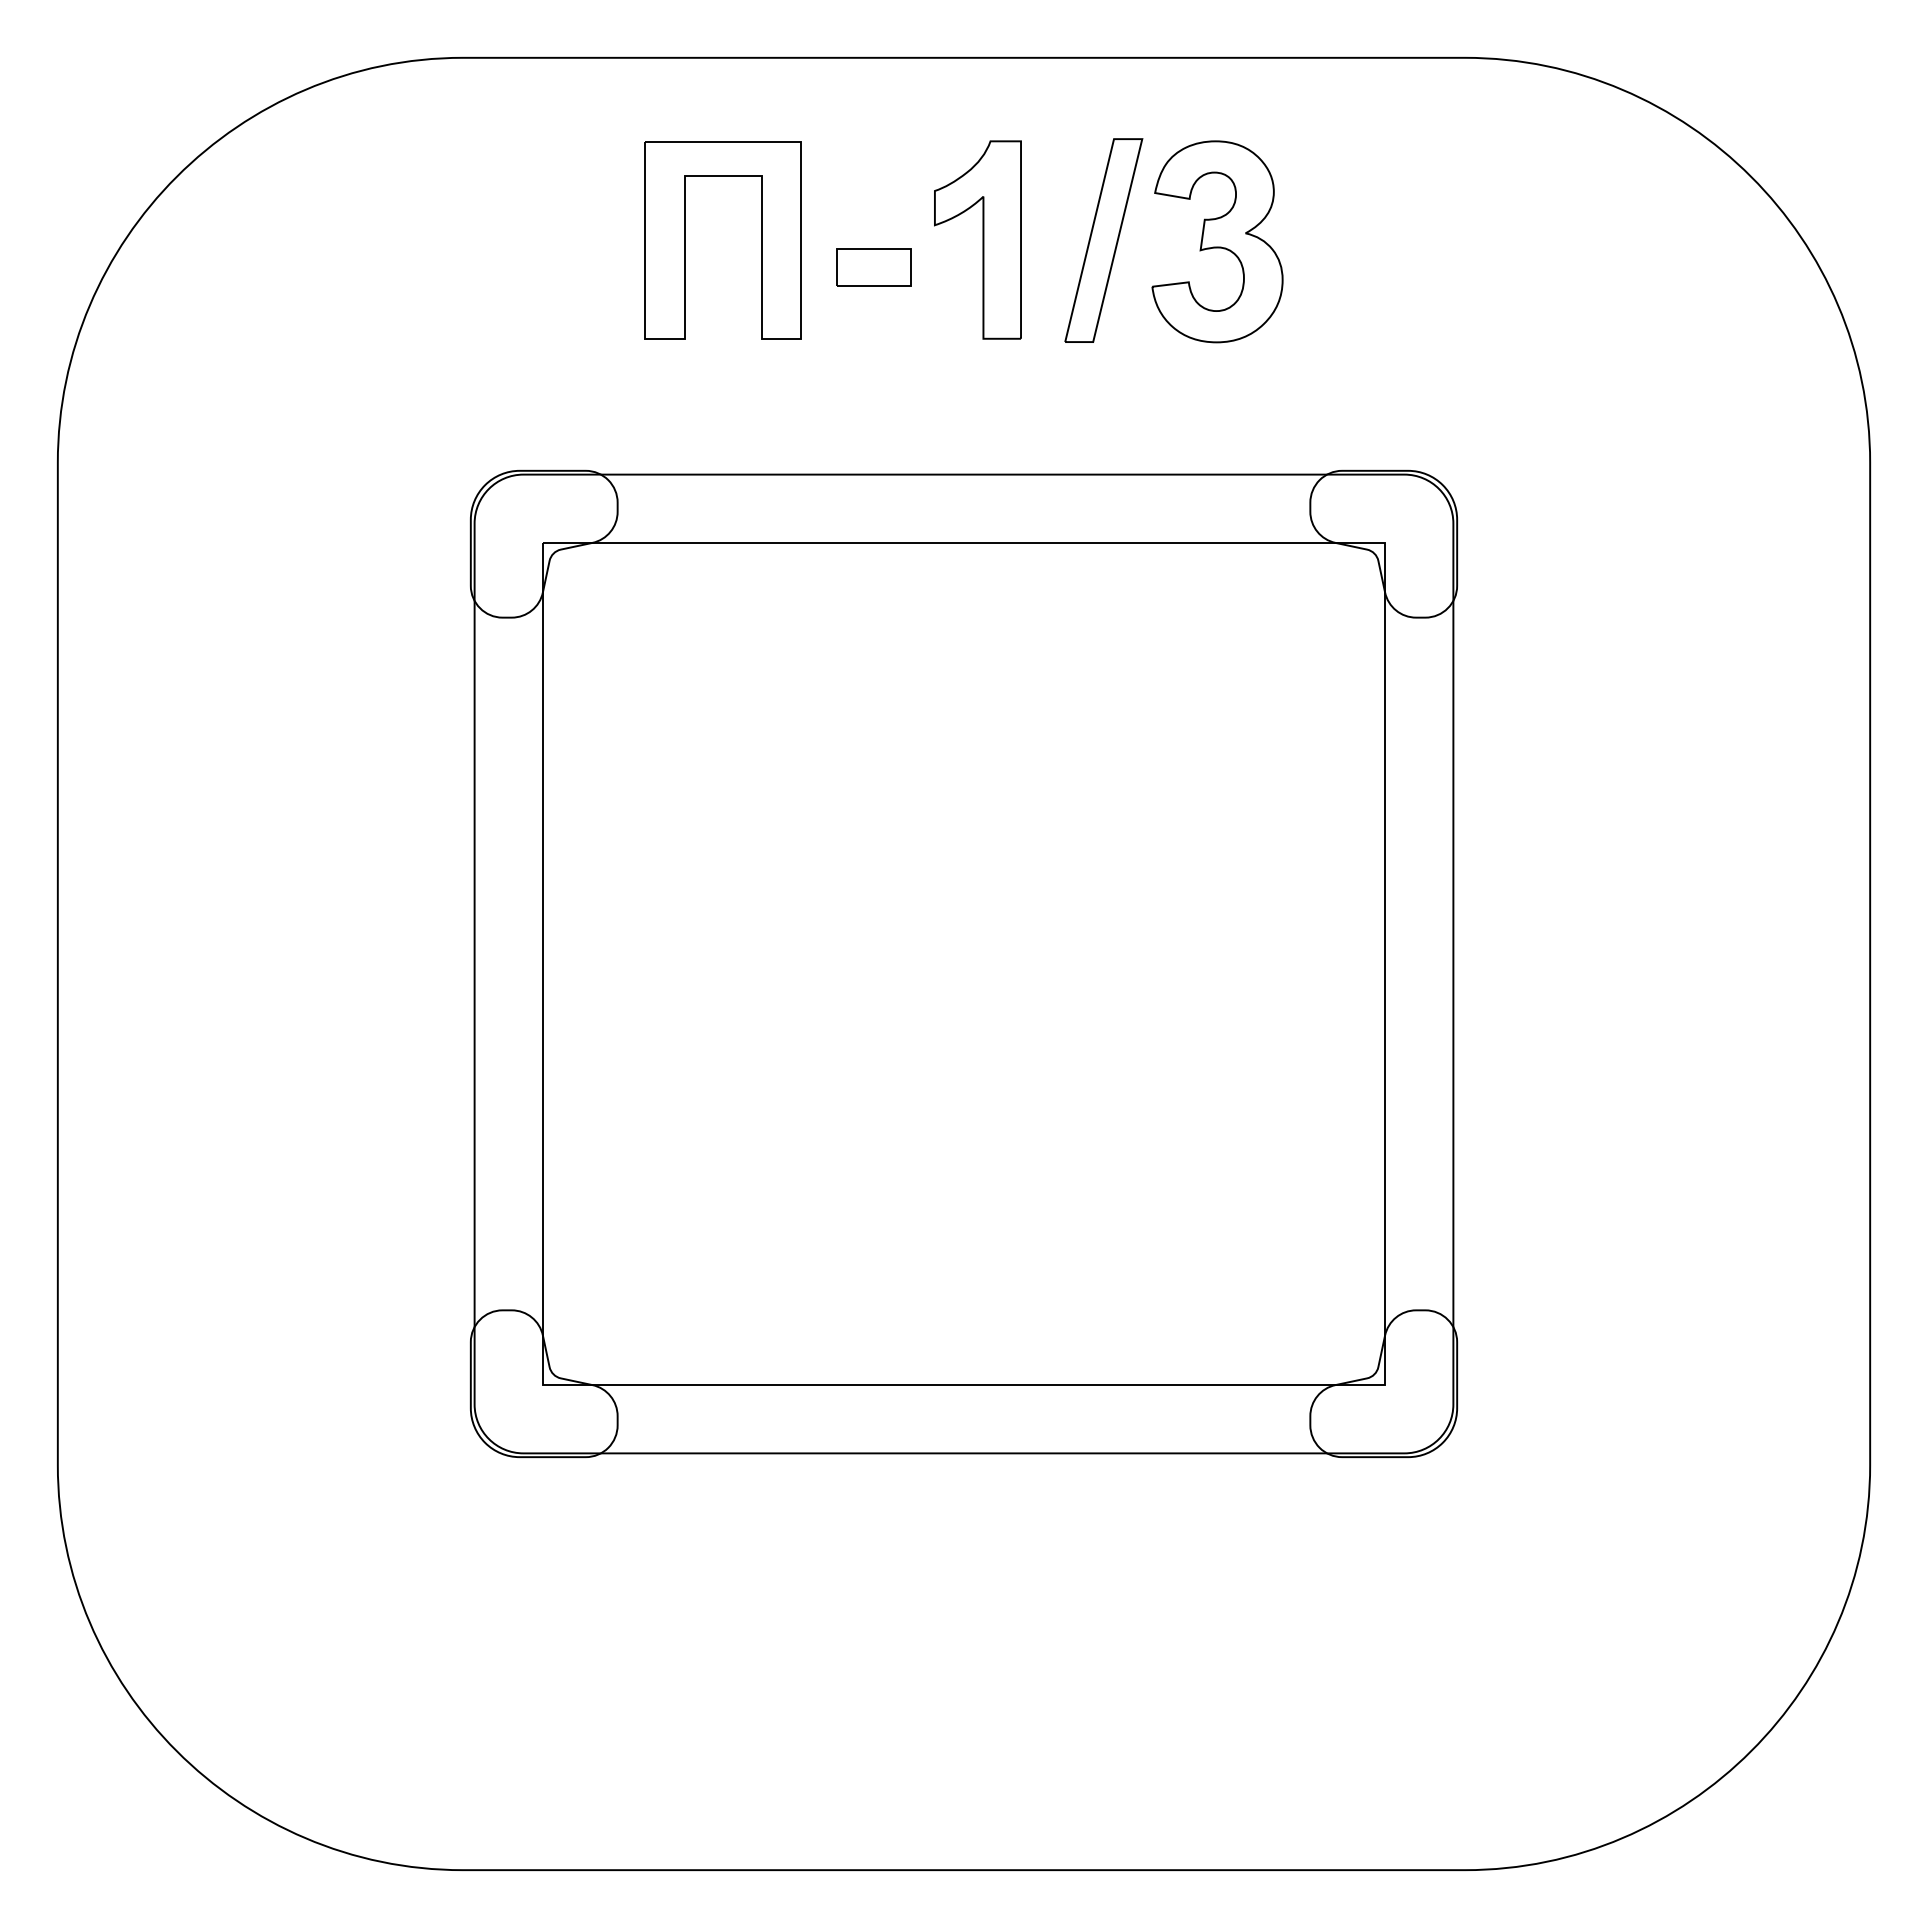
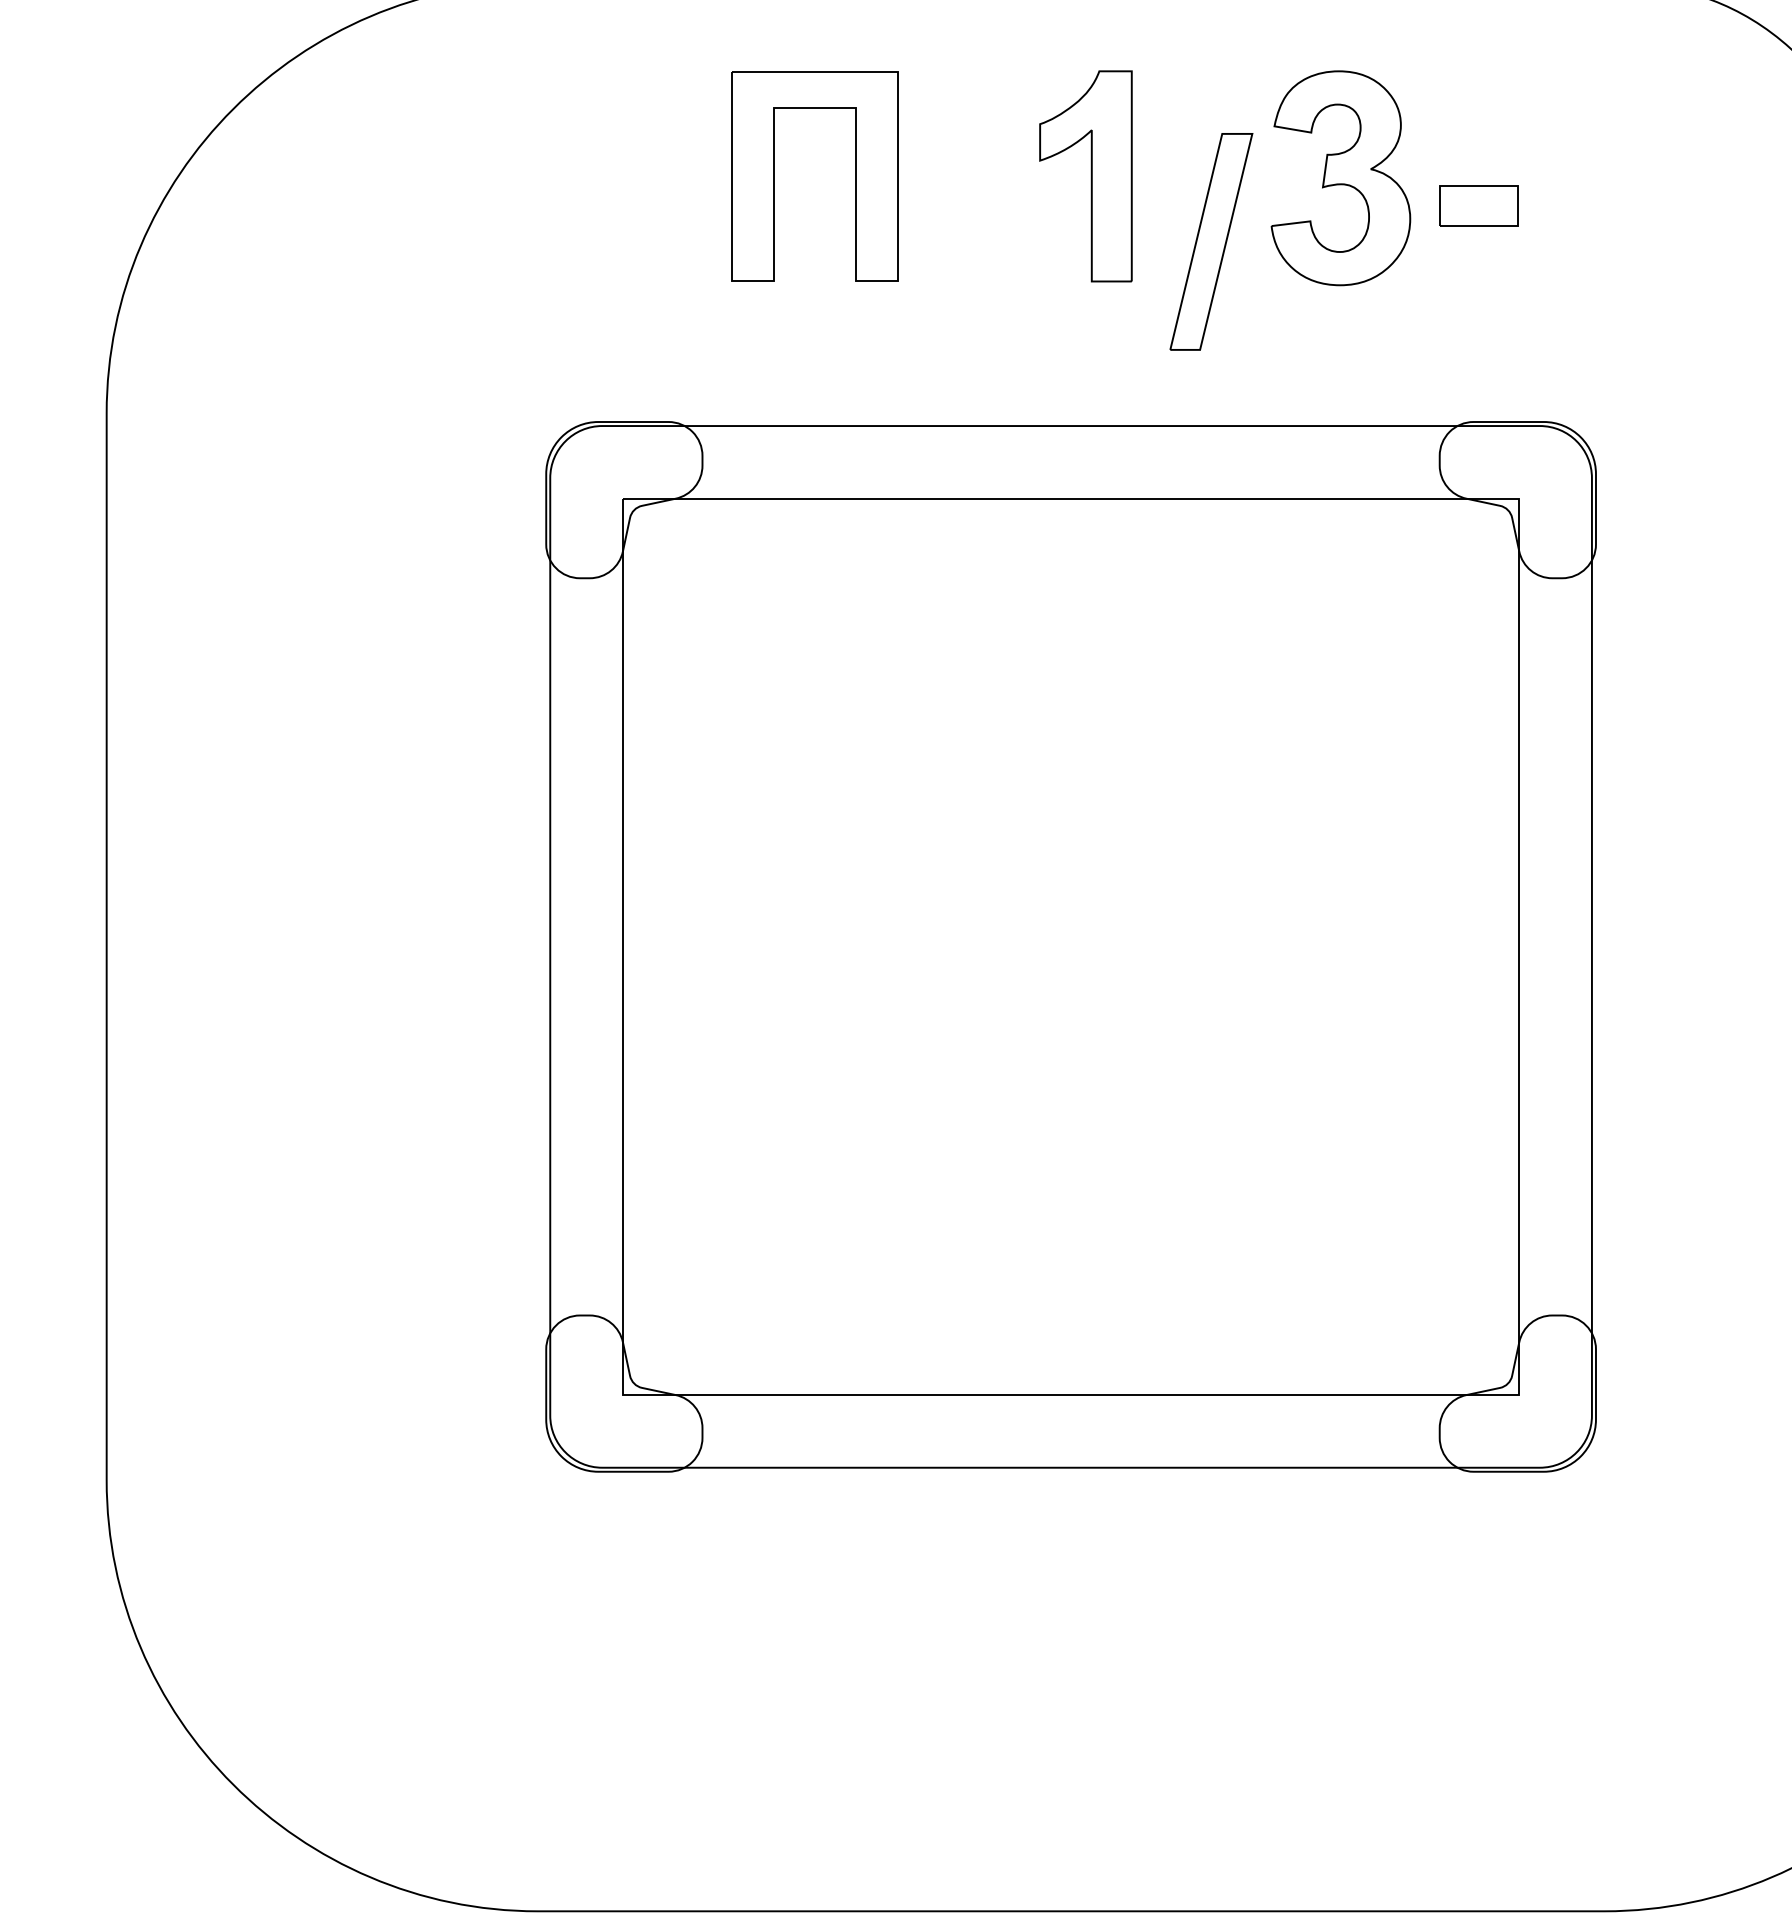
part: (1103, 240) -> (1211, 241), moved
part: (873, 267) -> (1478, 205), moved

